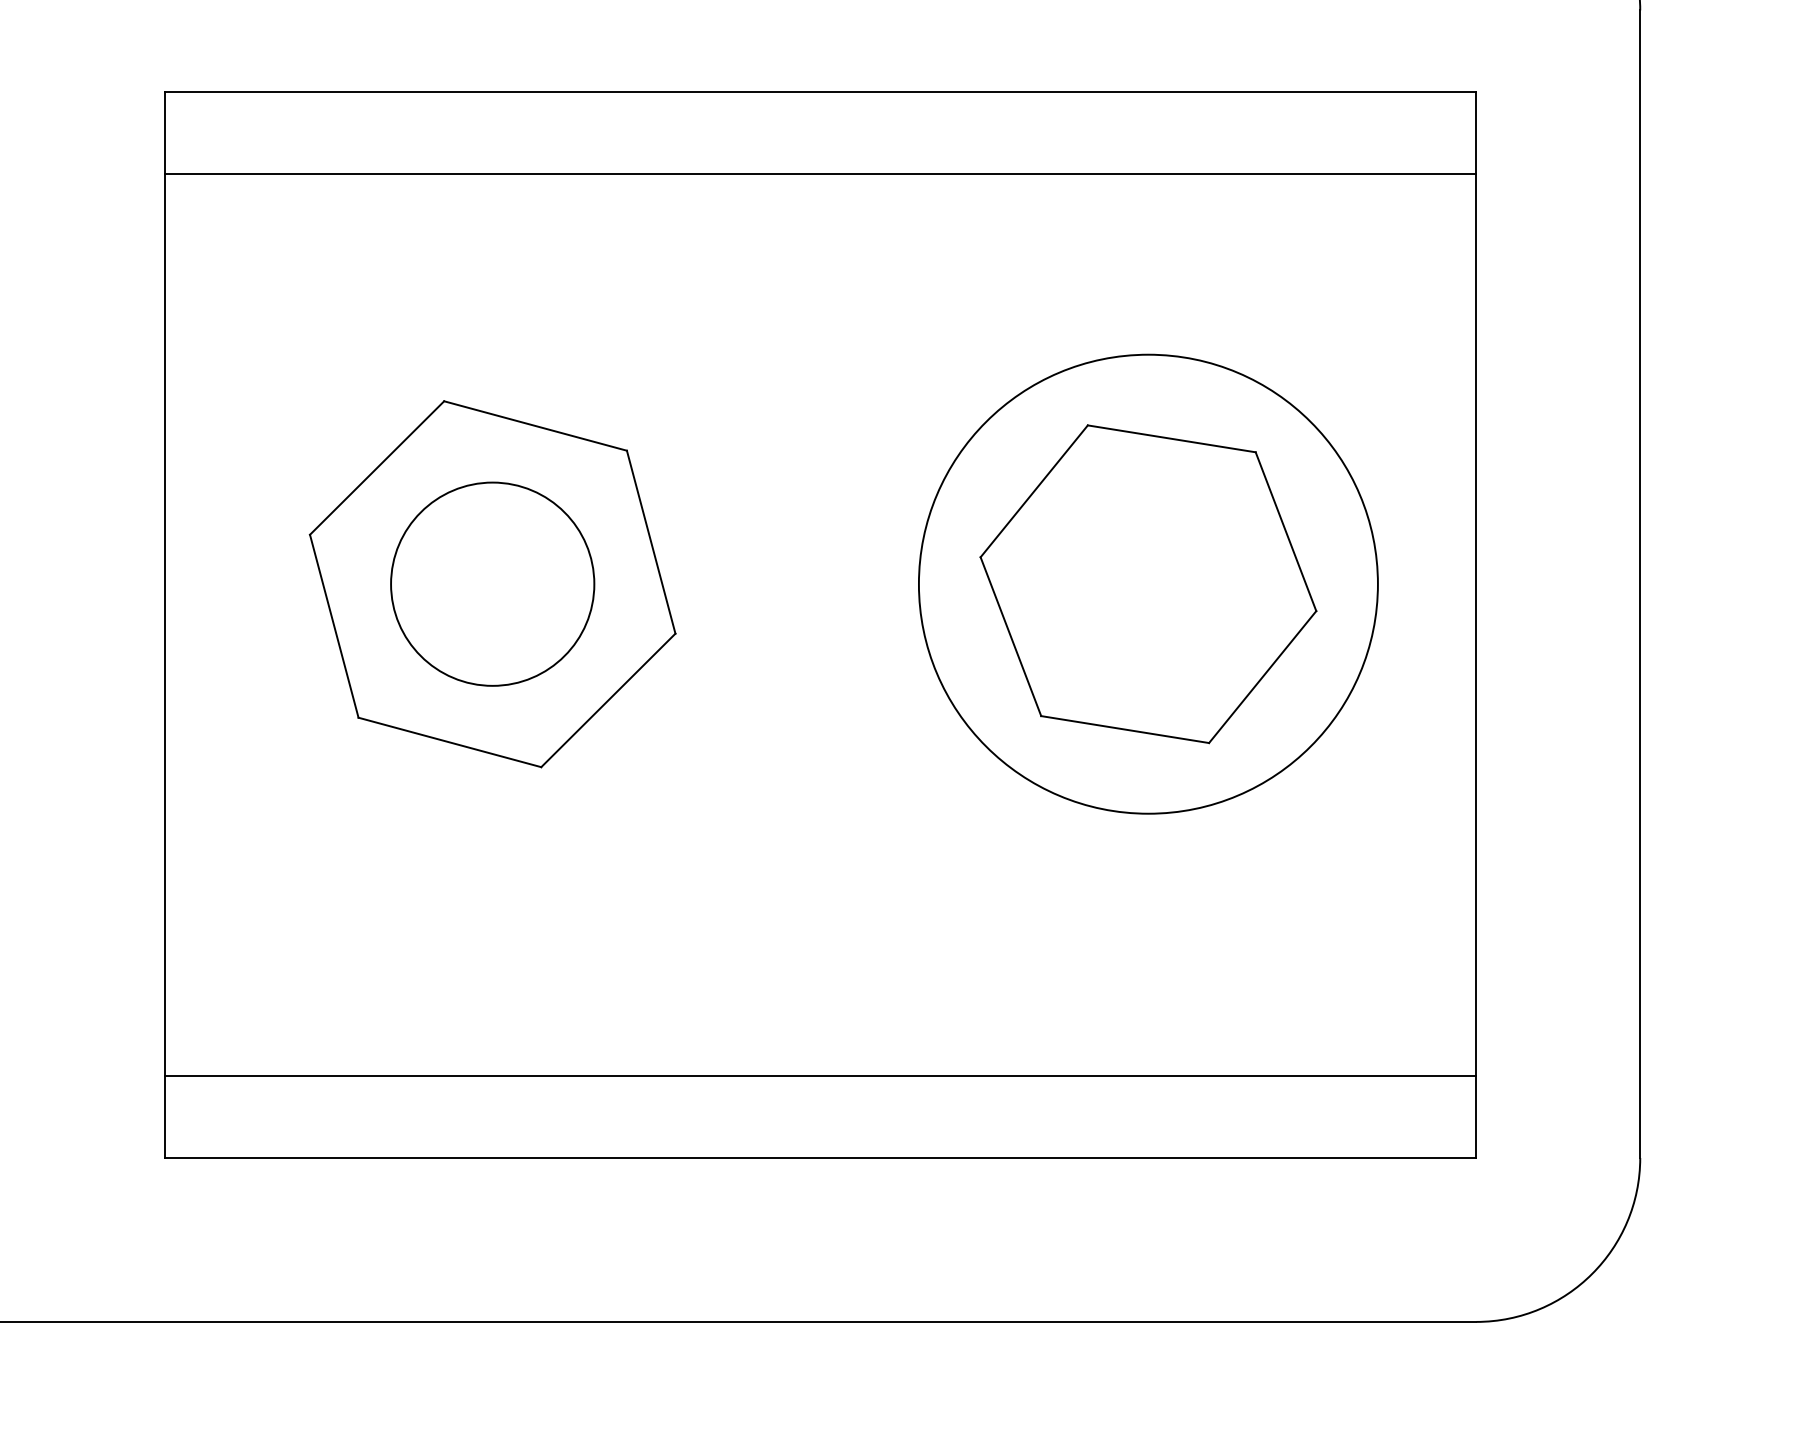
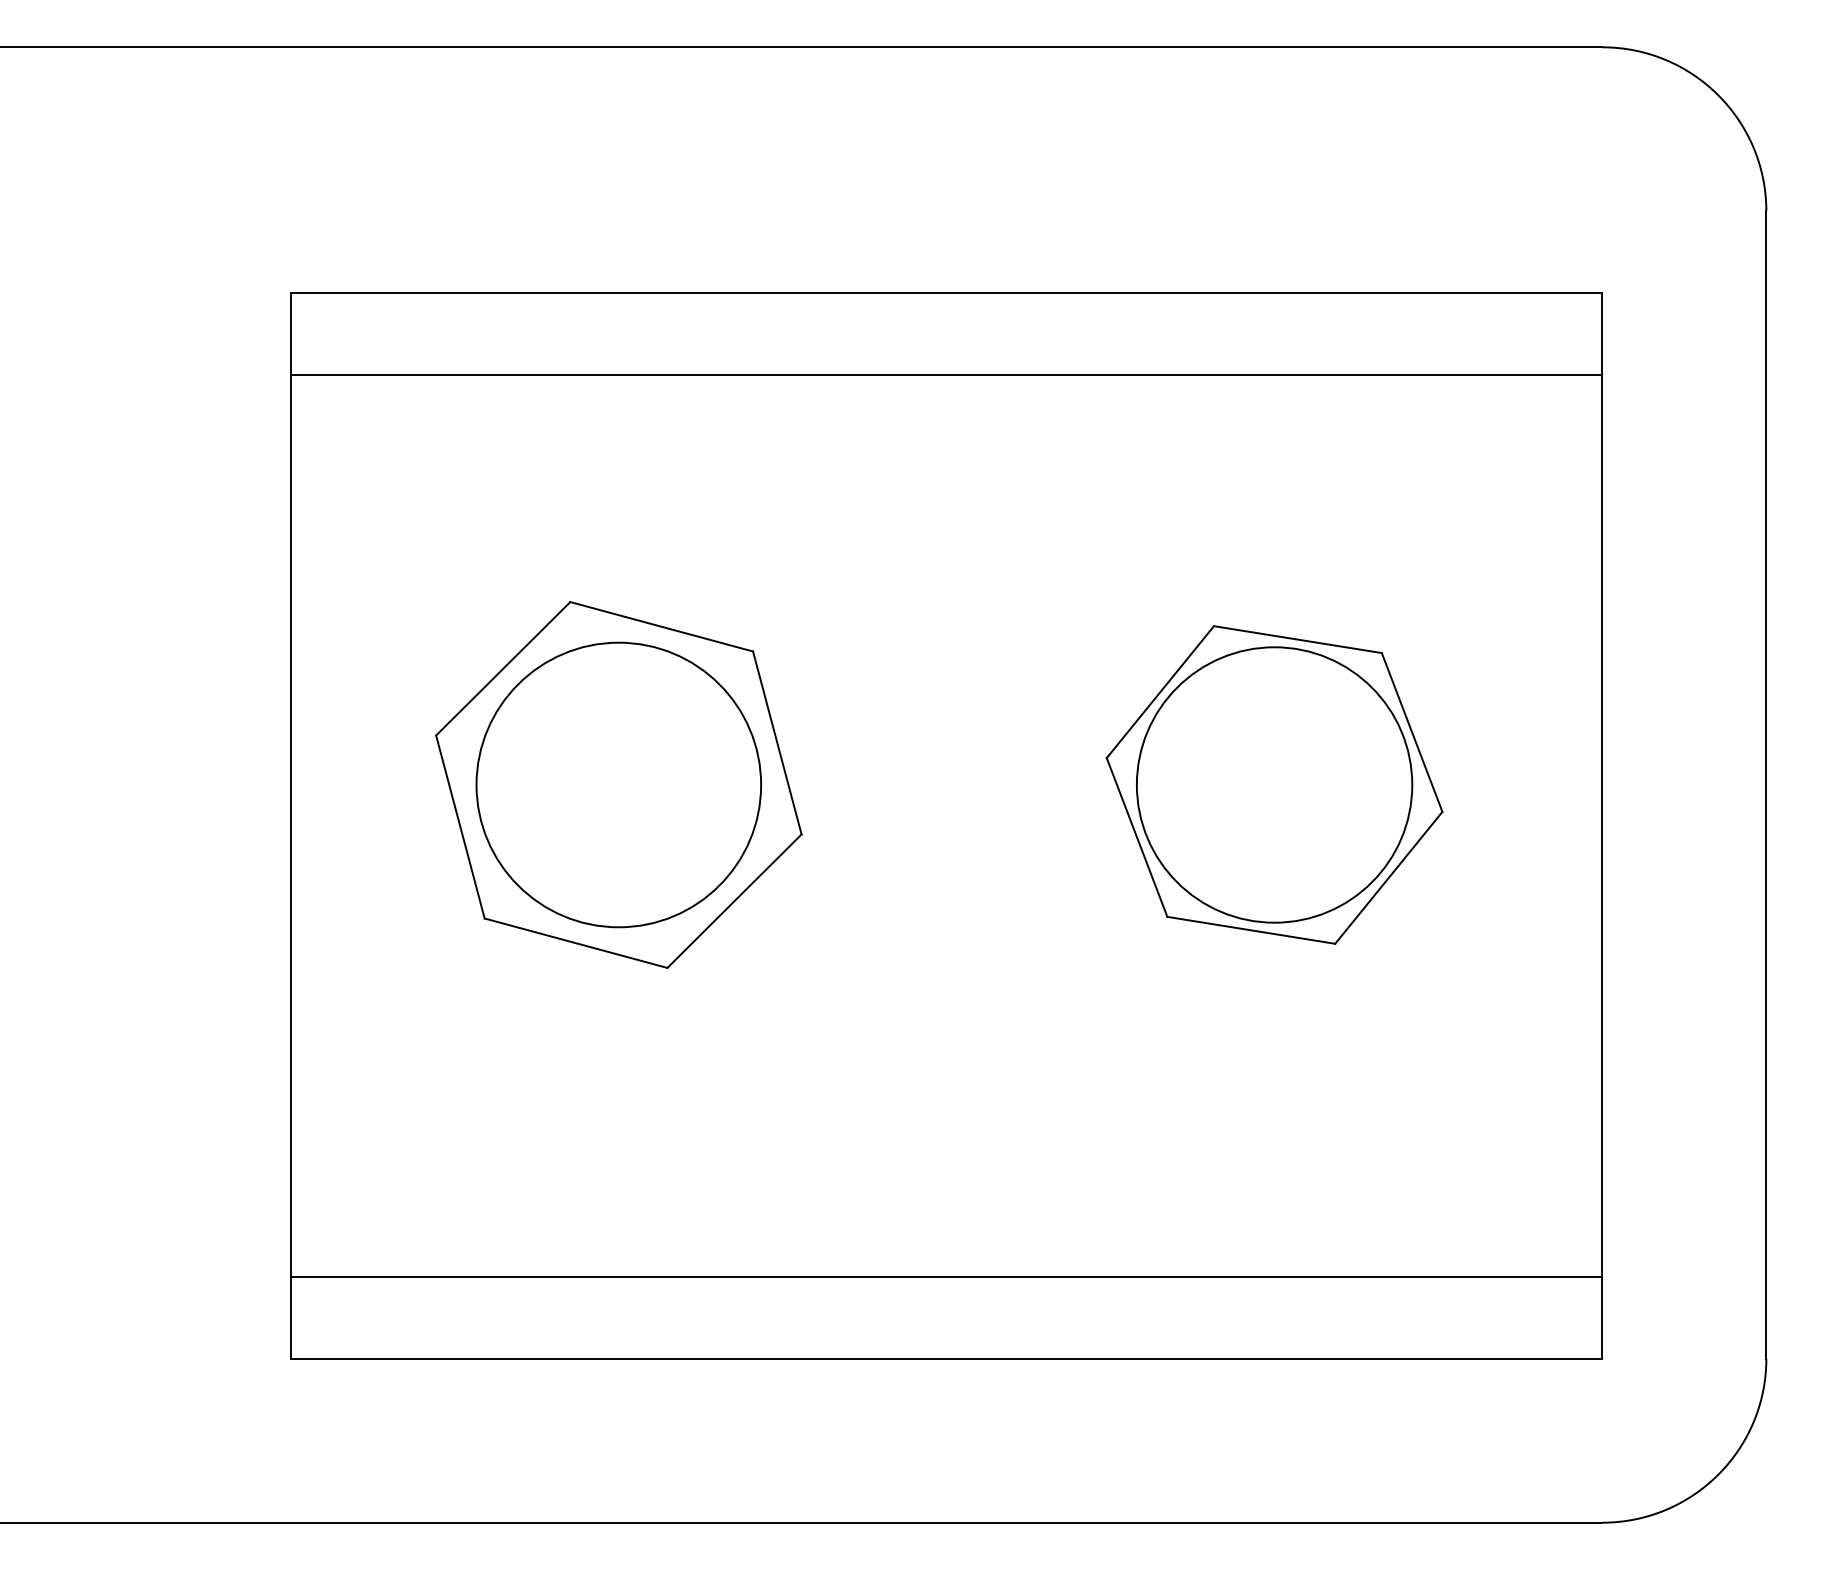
circle: (492, 583) -> (618, 784), size x1.4
circle: (1148, 583) -> (1274, 784), size x0.6

